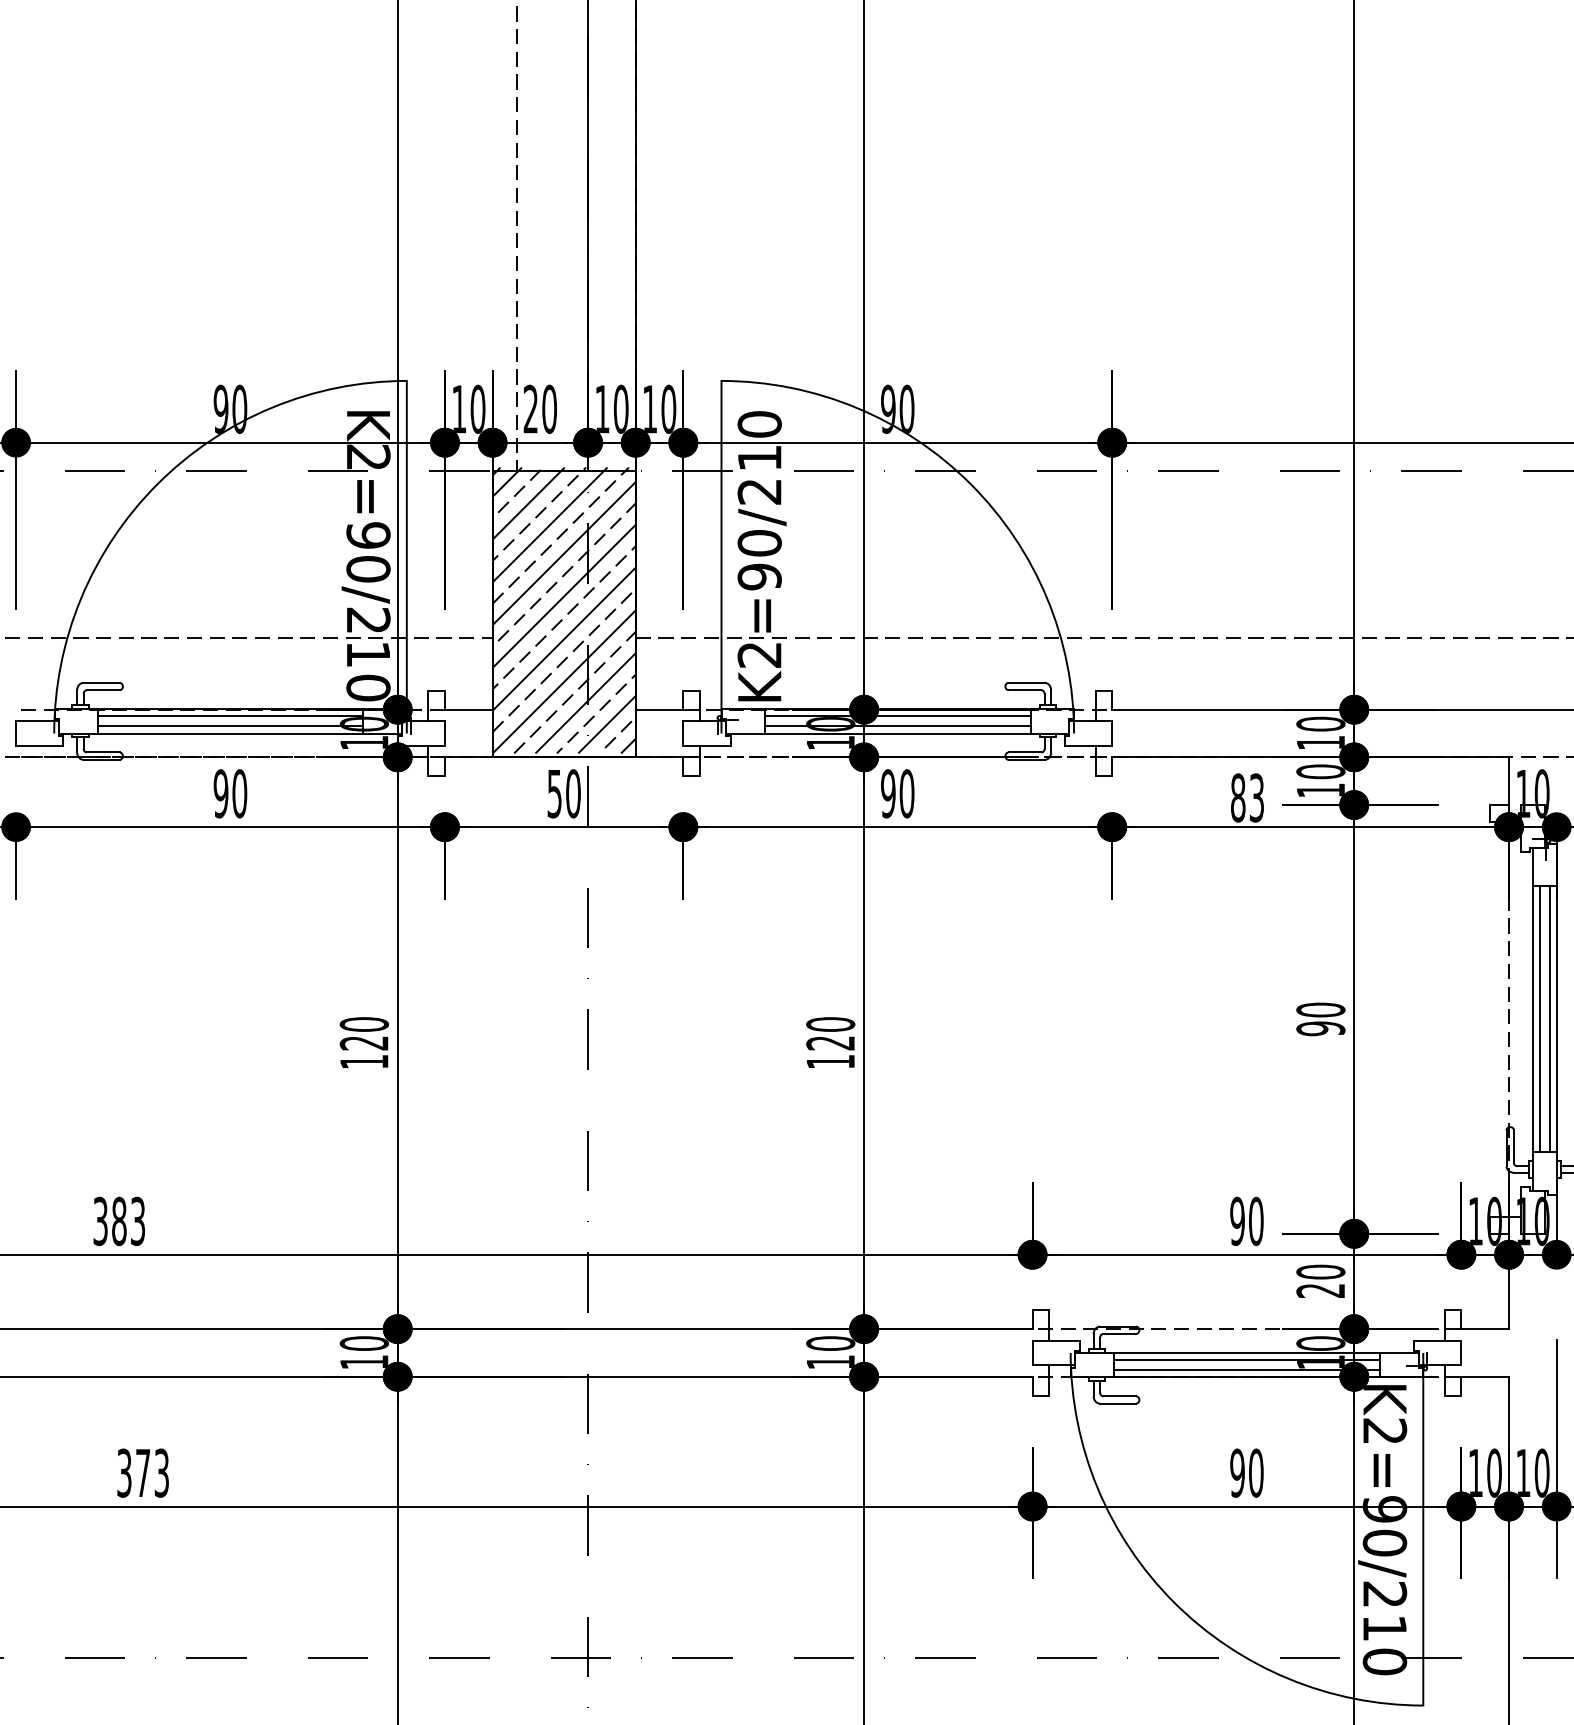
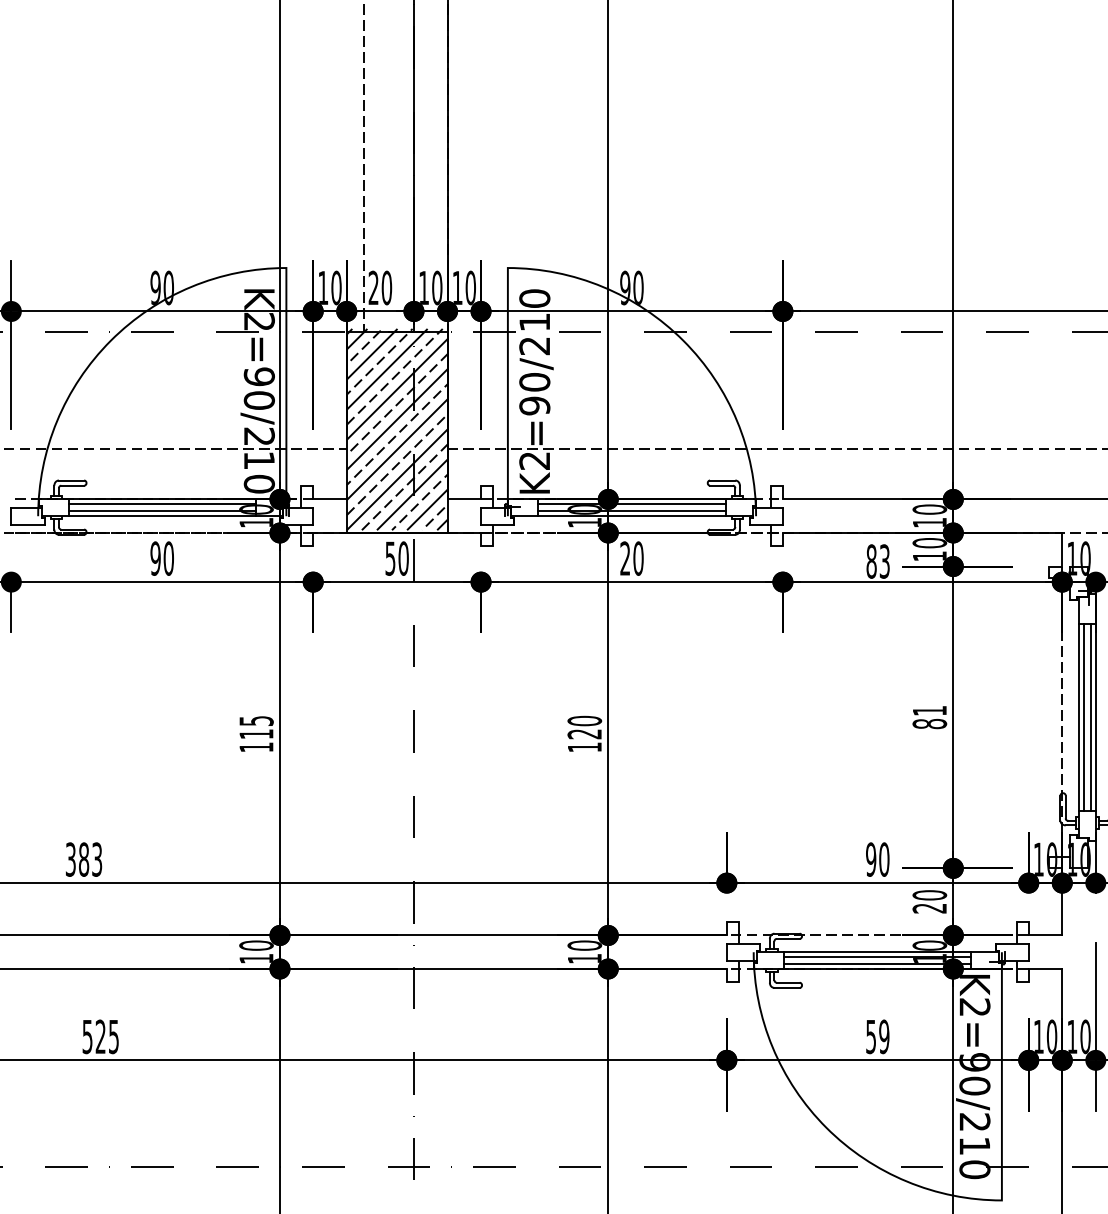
text: (888, 793) -> (625, 558), 90 -> 20
text: (1320, 1019) -> (929, 717), 90 -> 81
text: (364, 1033) -> (256, 727), 120 -> 115
text: (142, 1472) -> (100, 1036), 373 -> 525
text: (1246, 1472) -> (877, 1036), 90 -> 59

